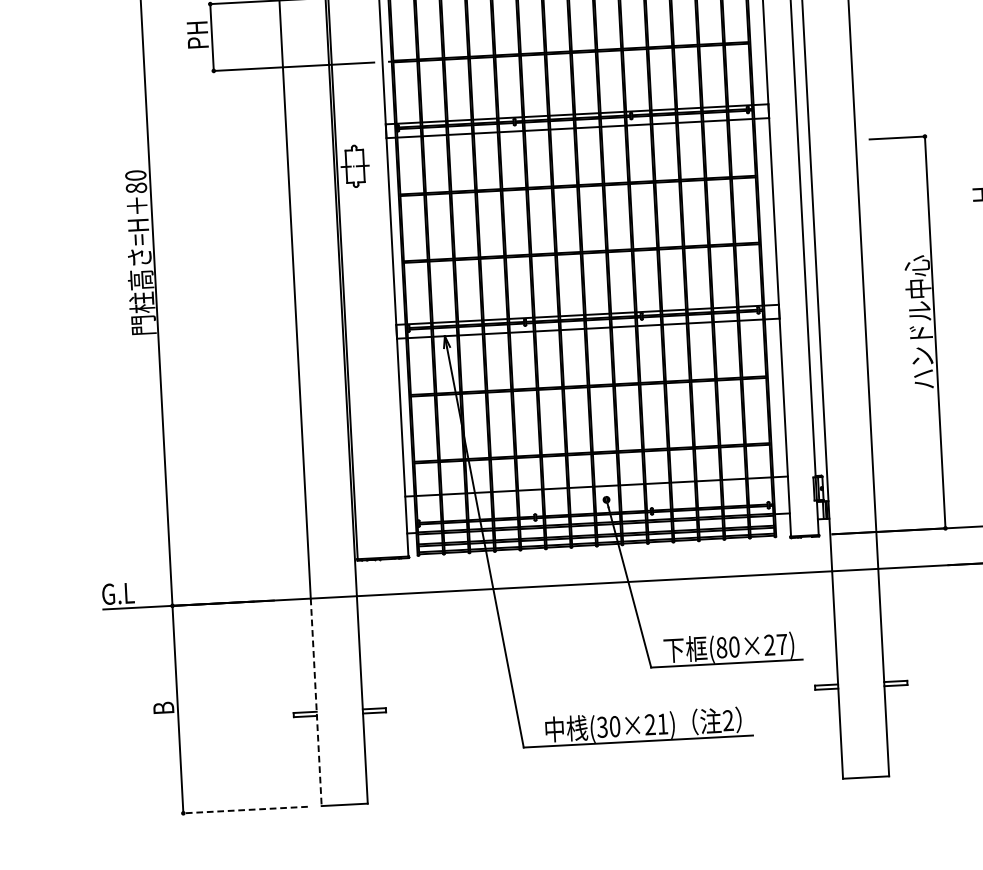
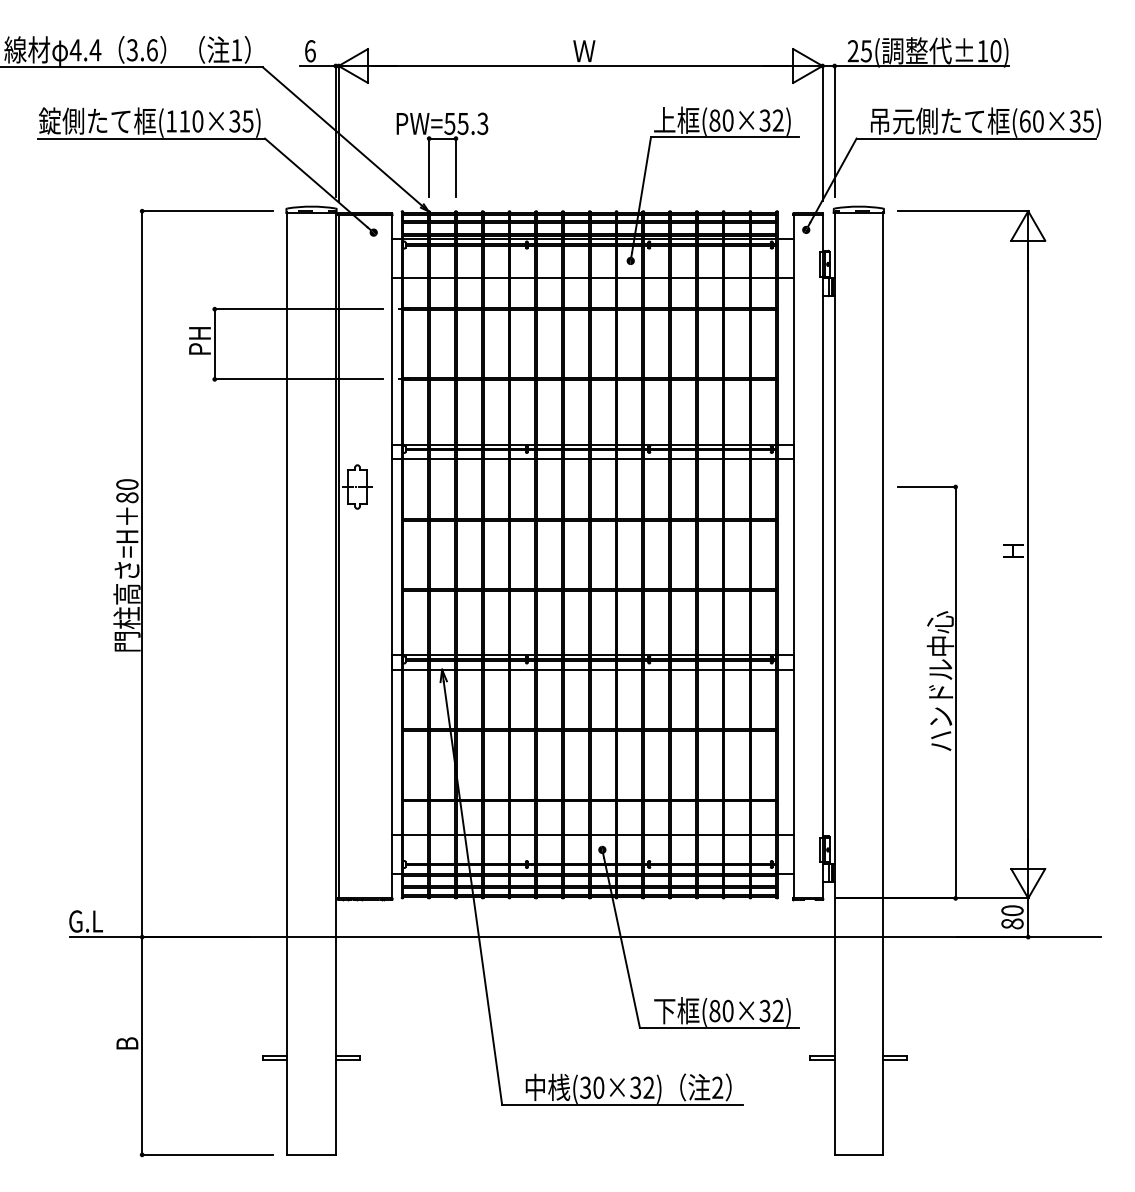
text: (775, 644) -> (771, 1010), (80×27) -> (80×32)
line: (316, 701) -> (287, 1045), dashed -> solid
text: (656, 724) -> (642, 1087), (30×21) -> (30×32)
line: (245, 809) -> (207, 1154), dashed -> solid

